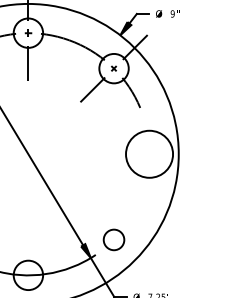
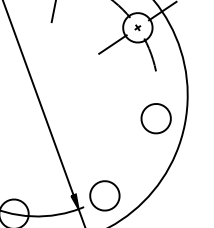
circle: (149, 154) -> (156, 118), size x0.62
circle: (113, 239) -> (104, 195), size x1.43

